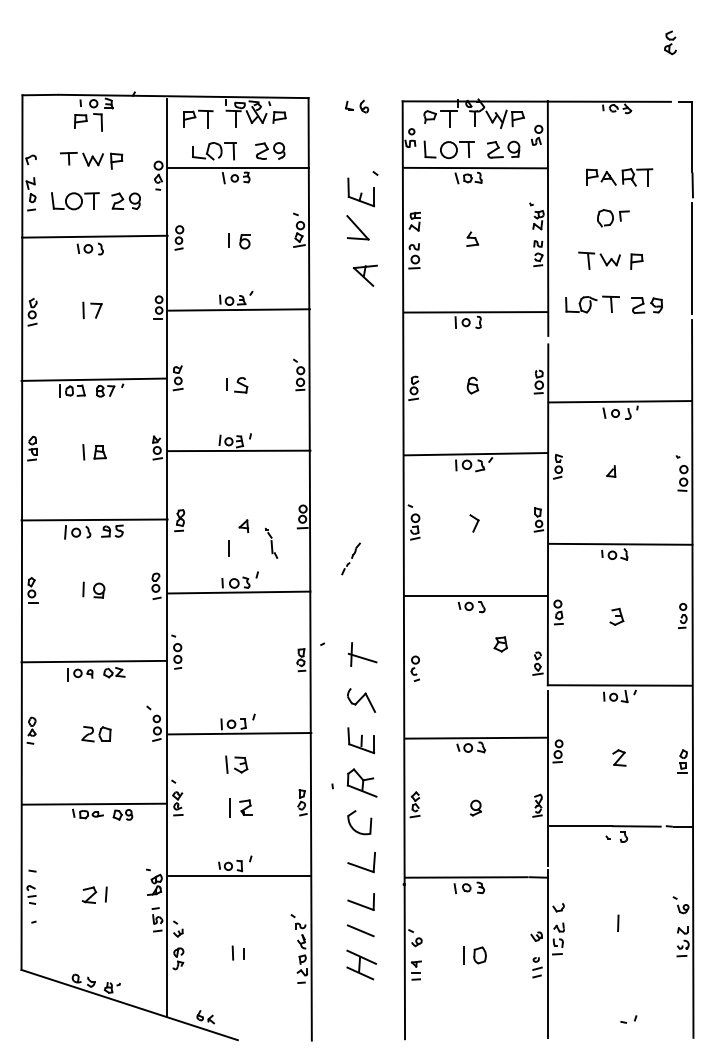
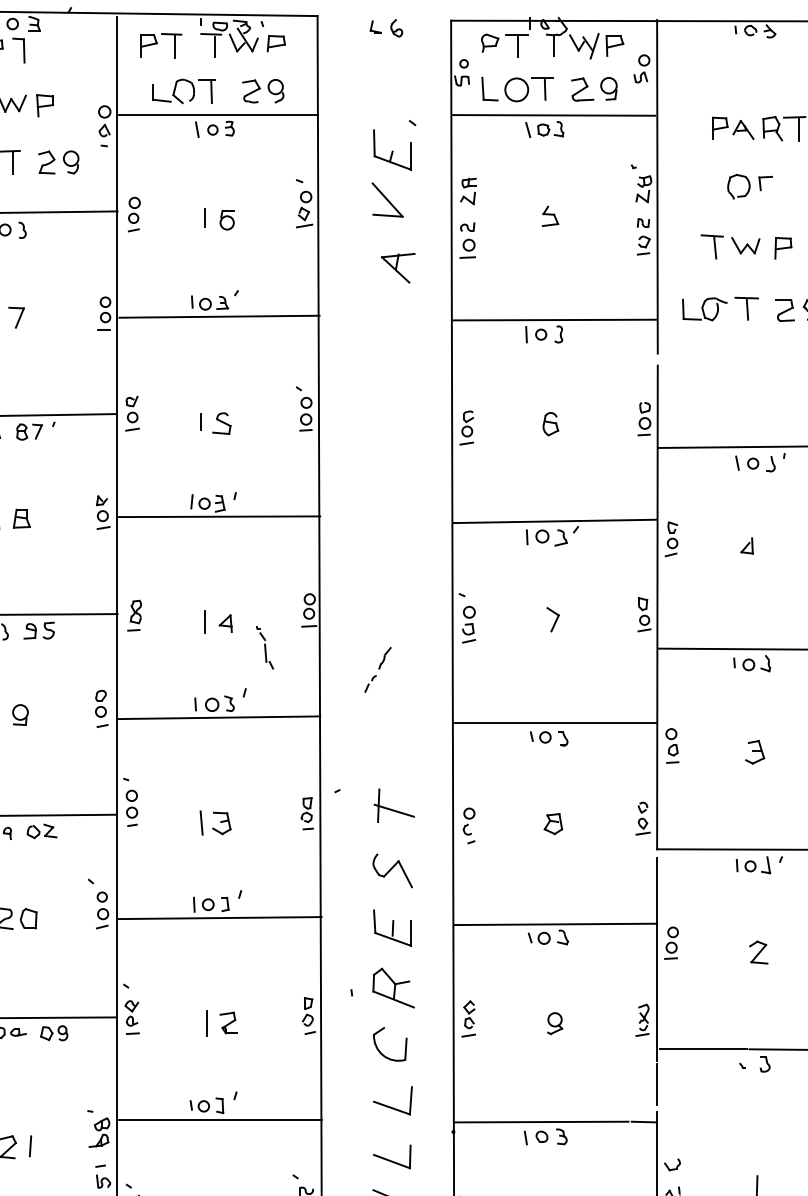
line: (228, 548) -> (203, 622), moved
part: (500, 644) -> (553, 824), moved
part: (236, 764) -> (215, 822), moved

